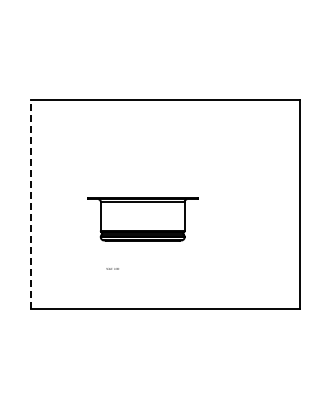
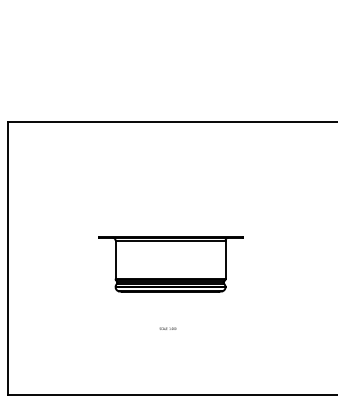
line: (30, 204) -> (7, 258), dashed -> solid
part: (142, 219) -> (170, 264), moved
text: (112, 268) -> (167, 328), moved

